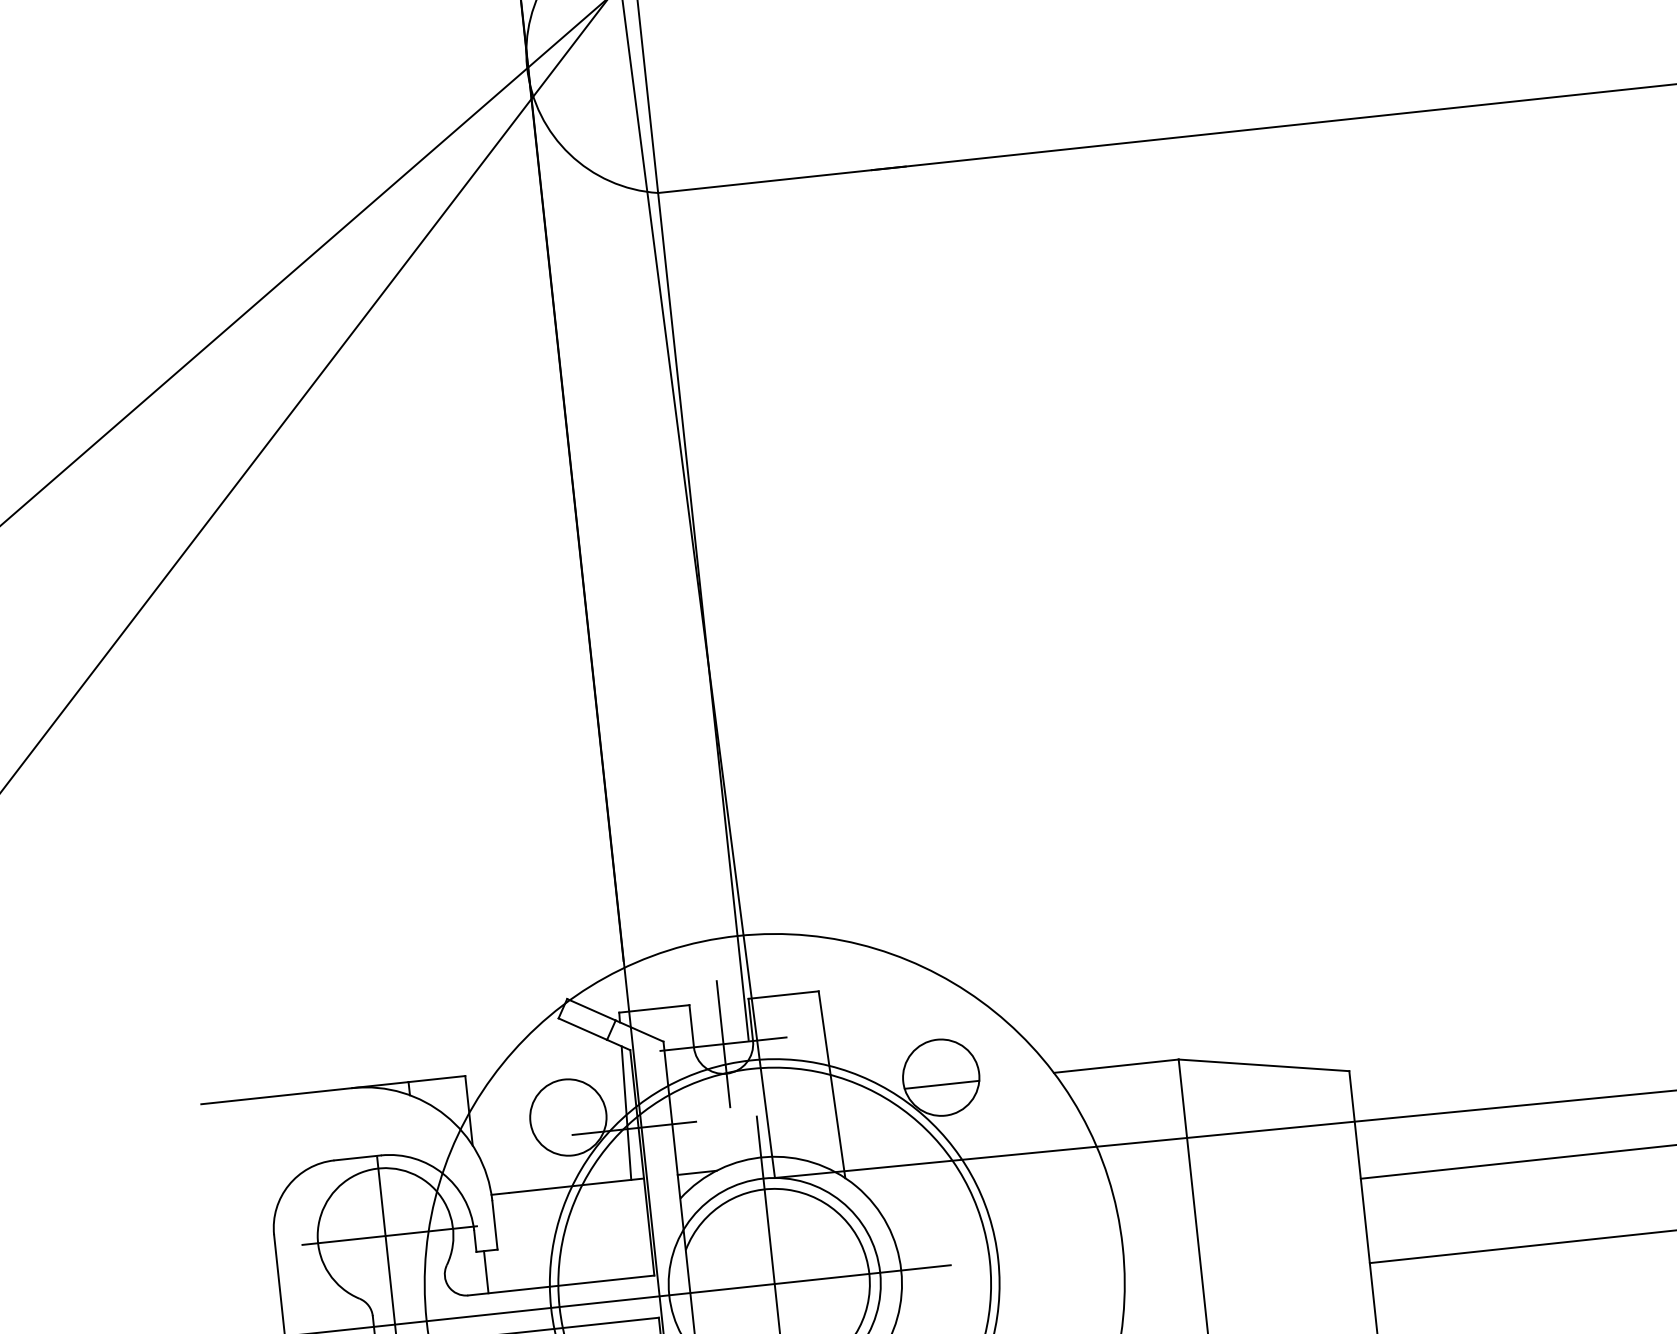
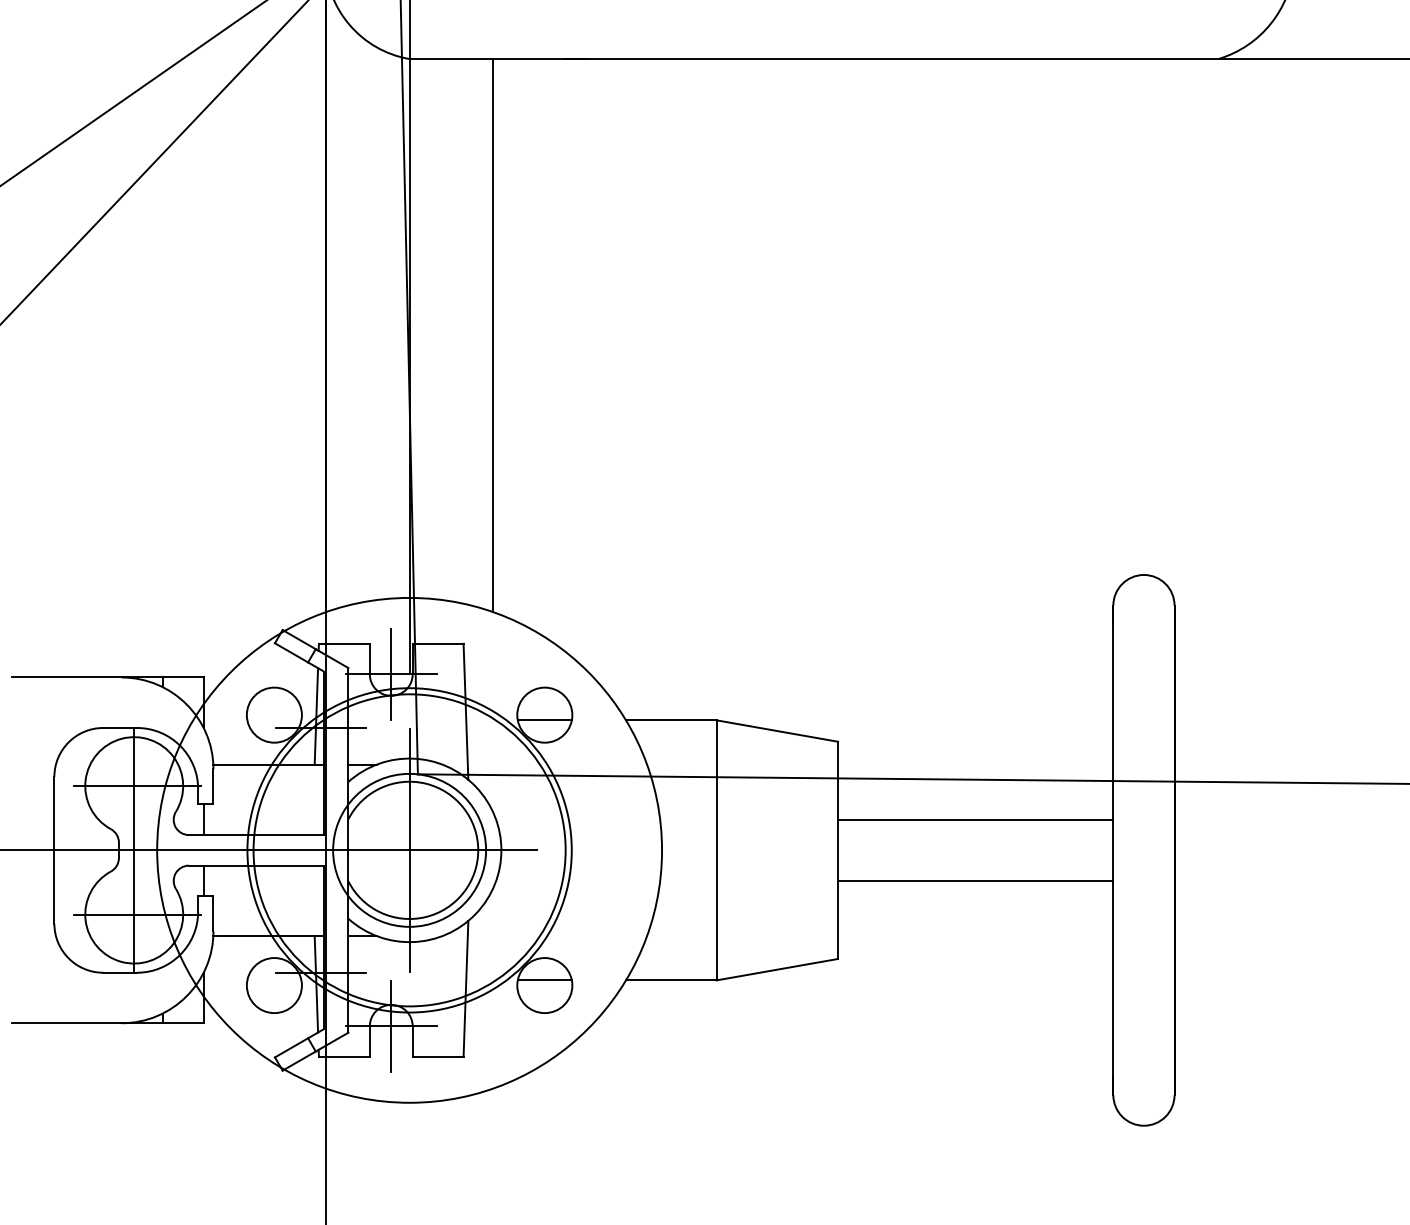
line: (814, 561) -> (493, 335), added

